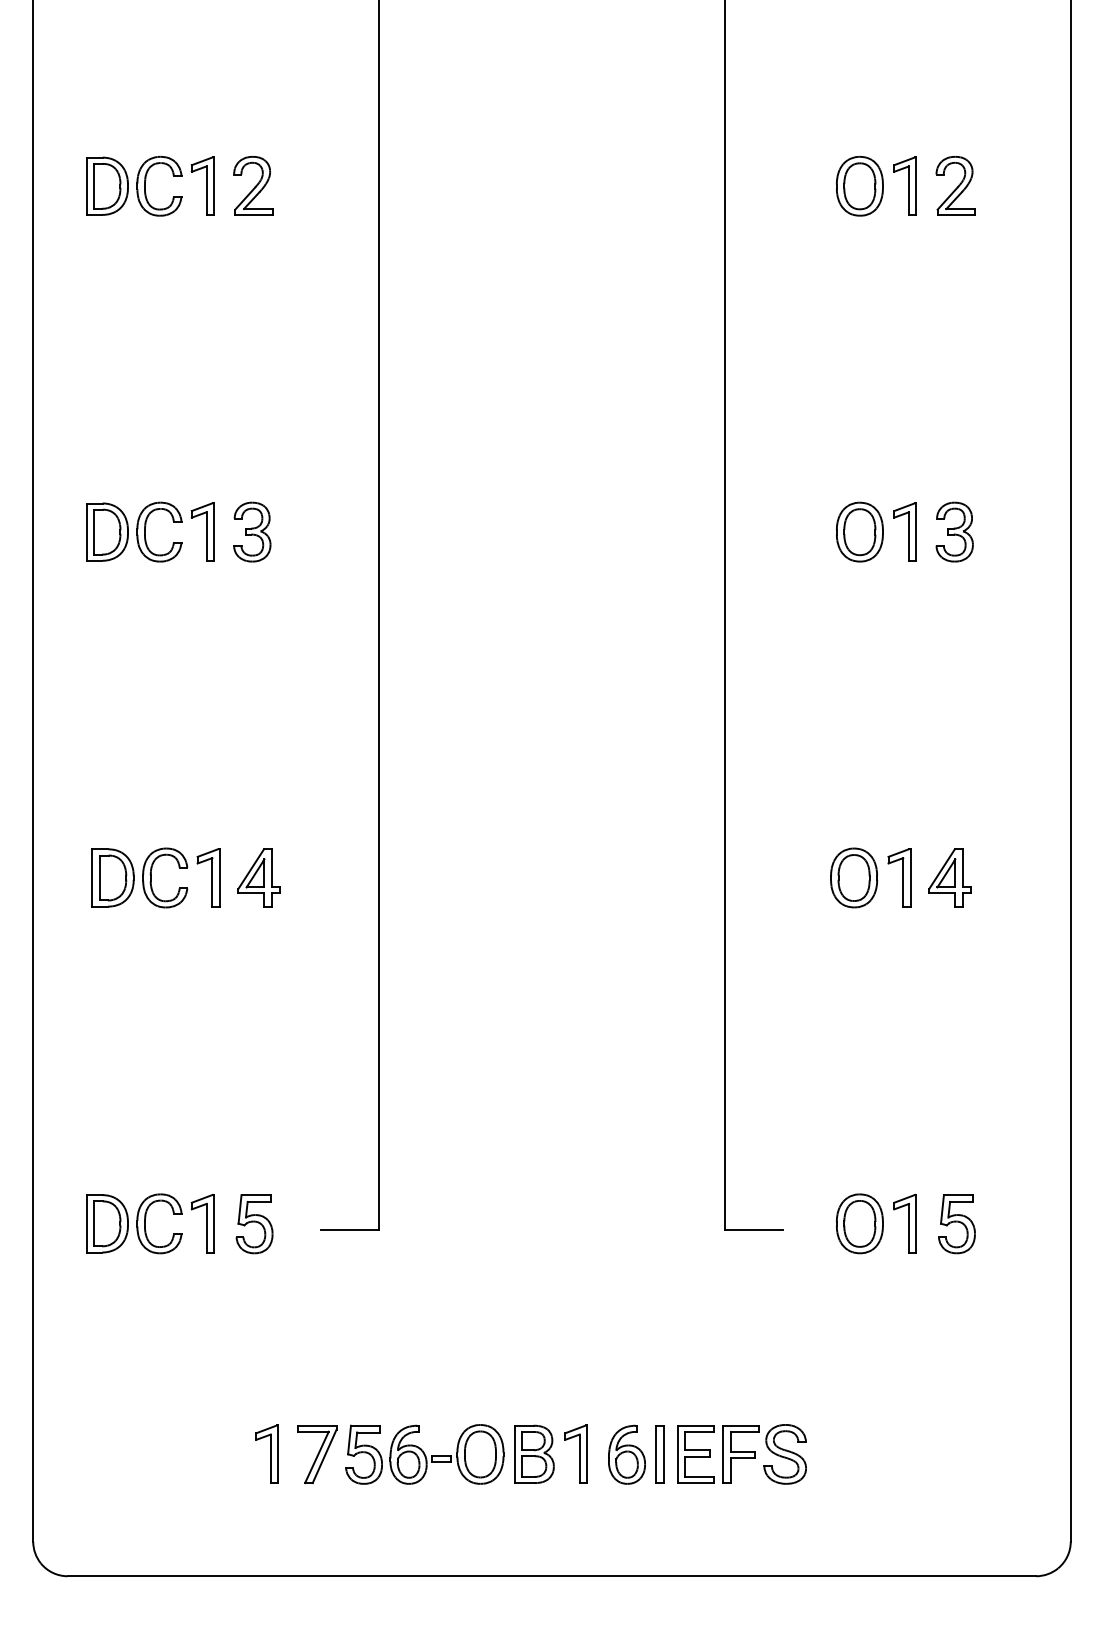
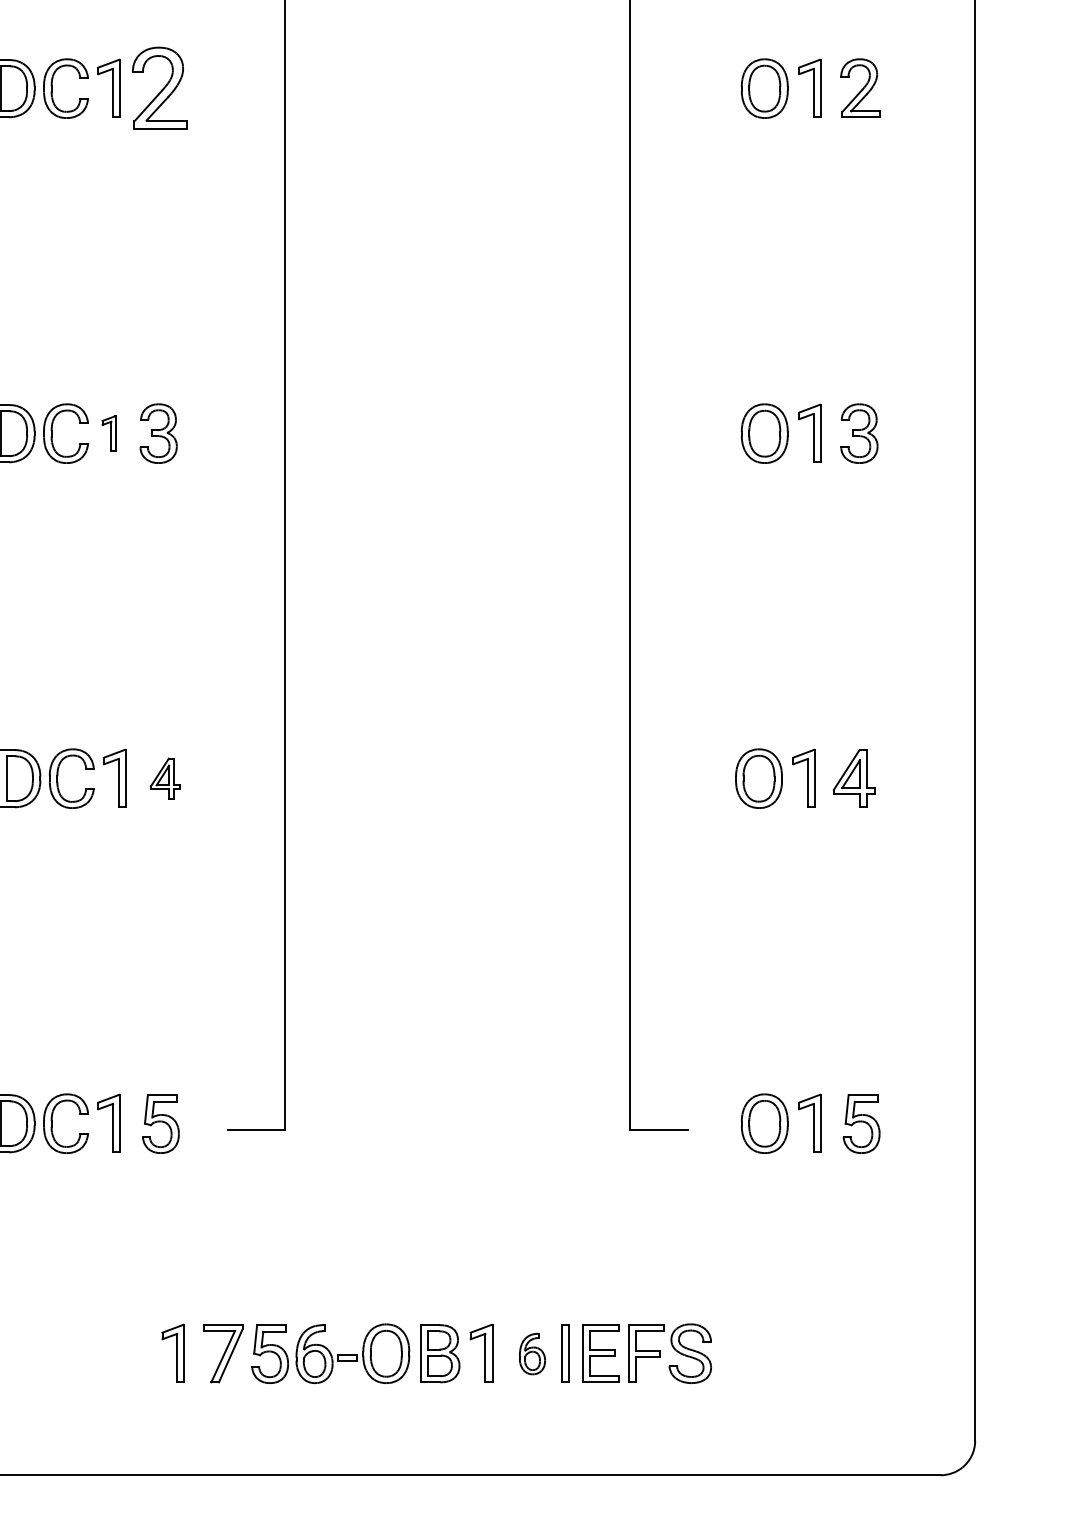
part: (253, 185) -> (159, 87), size x1.4
part: (202, 531) -> (108, 433), size x0.6
part: (258, 877) -> (164, 778), size x0.7
part: (626, 1454) -> (531, 1353), size x0.7

